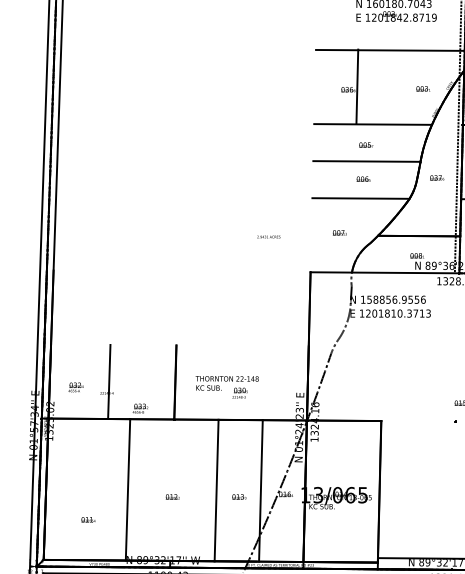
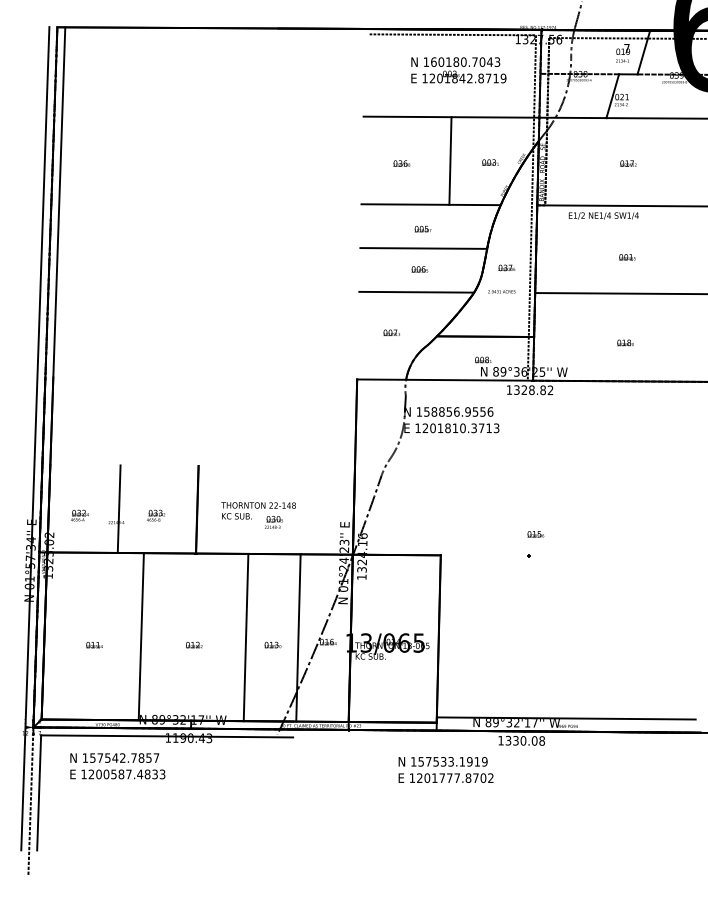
line: (357, 86) -> (450, 160), moved
text: (268, 236) -> (501, 291), moved
text: (140, 408) -> (156, 515), moved
text: (88, 519) -> (94, 644), moved

